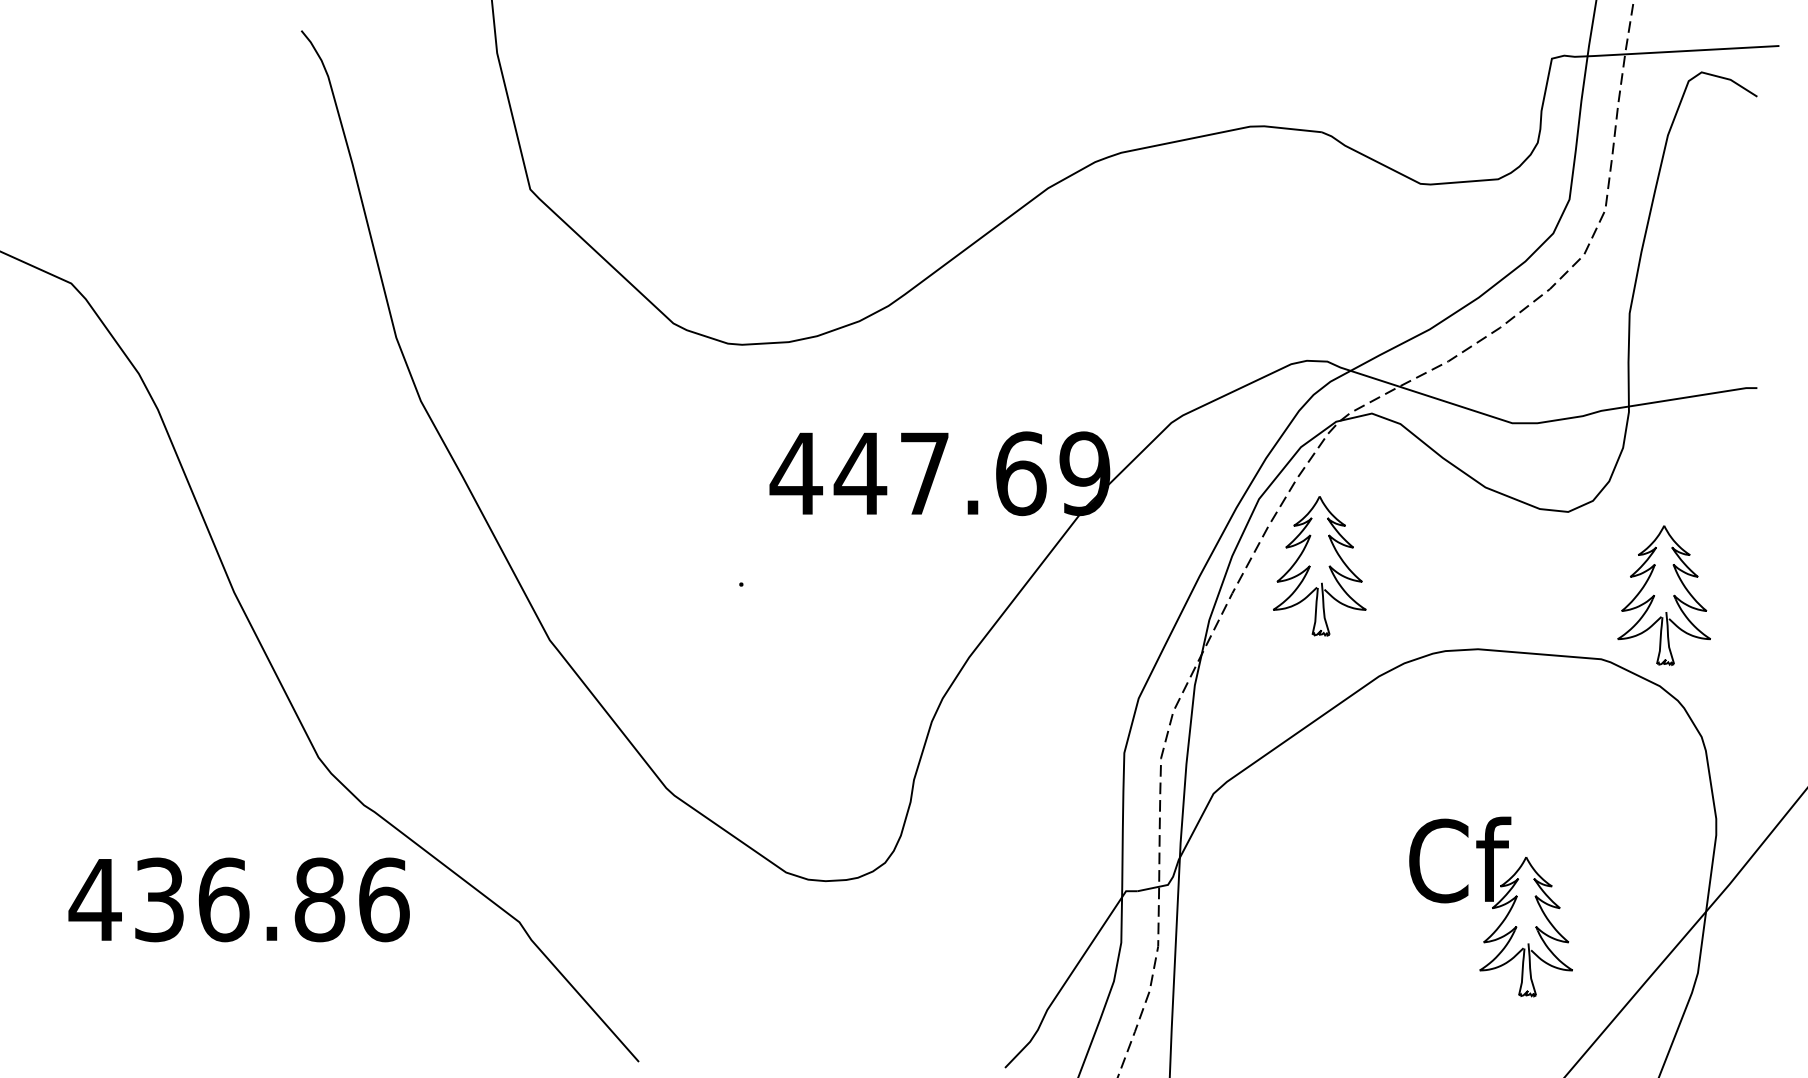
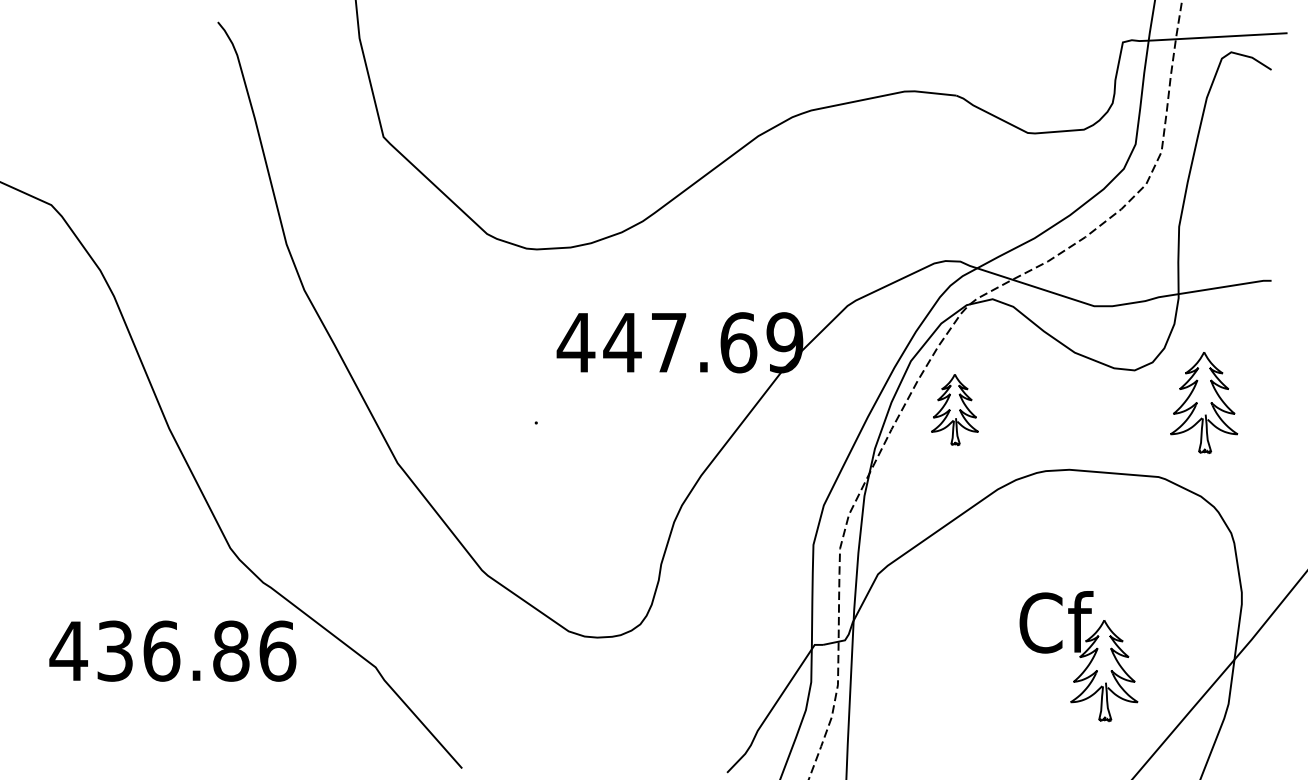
part: (1319, 566) -> (954, 409), size x0.7
part: (1663, 595) -> (1203, 402), moved

